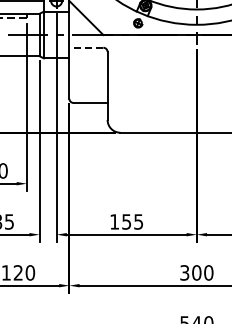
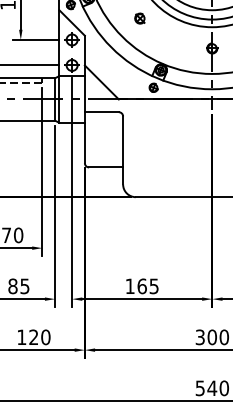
line: (86, 48) -> (101, 112), dashed -> solid
text: (126, 222) -> (141, 286), 155 -> 165

